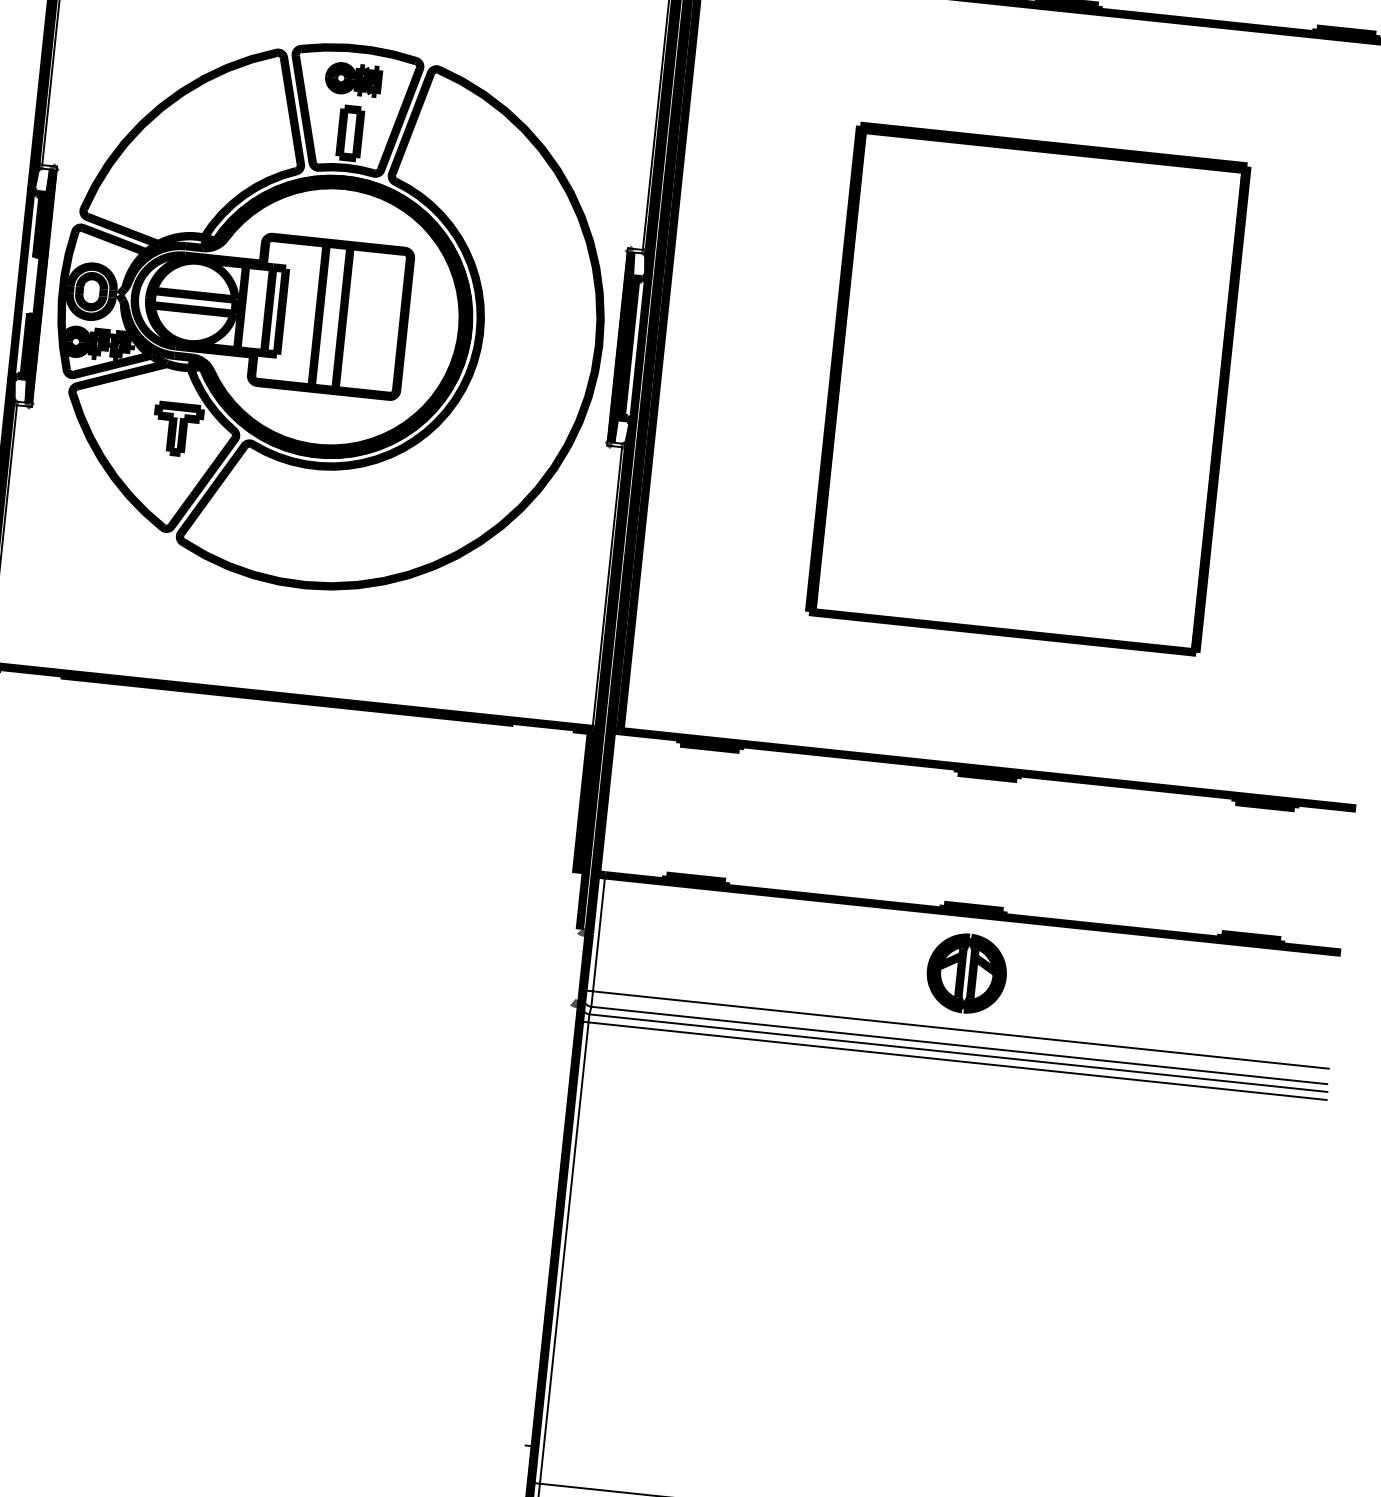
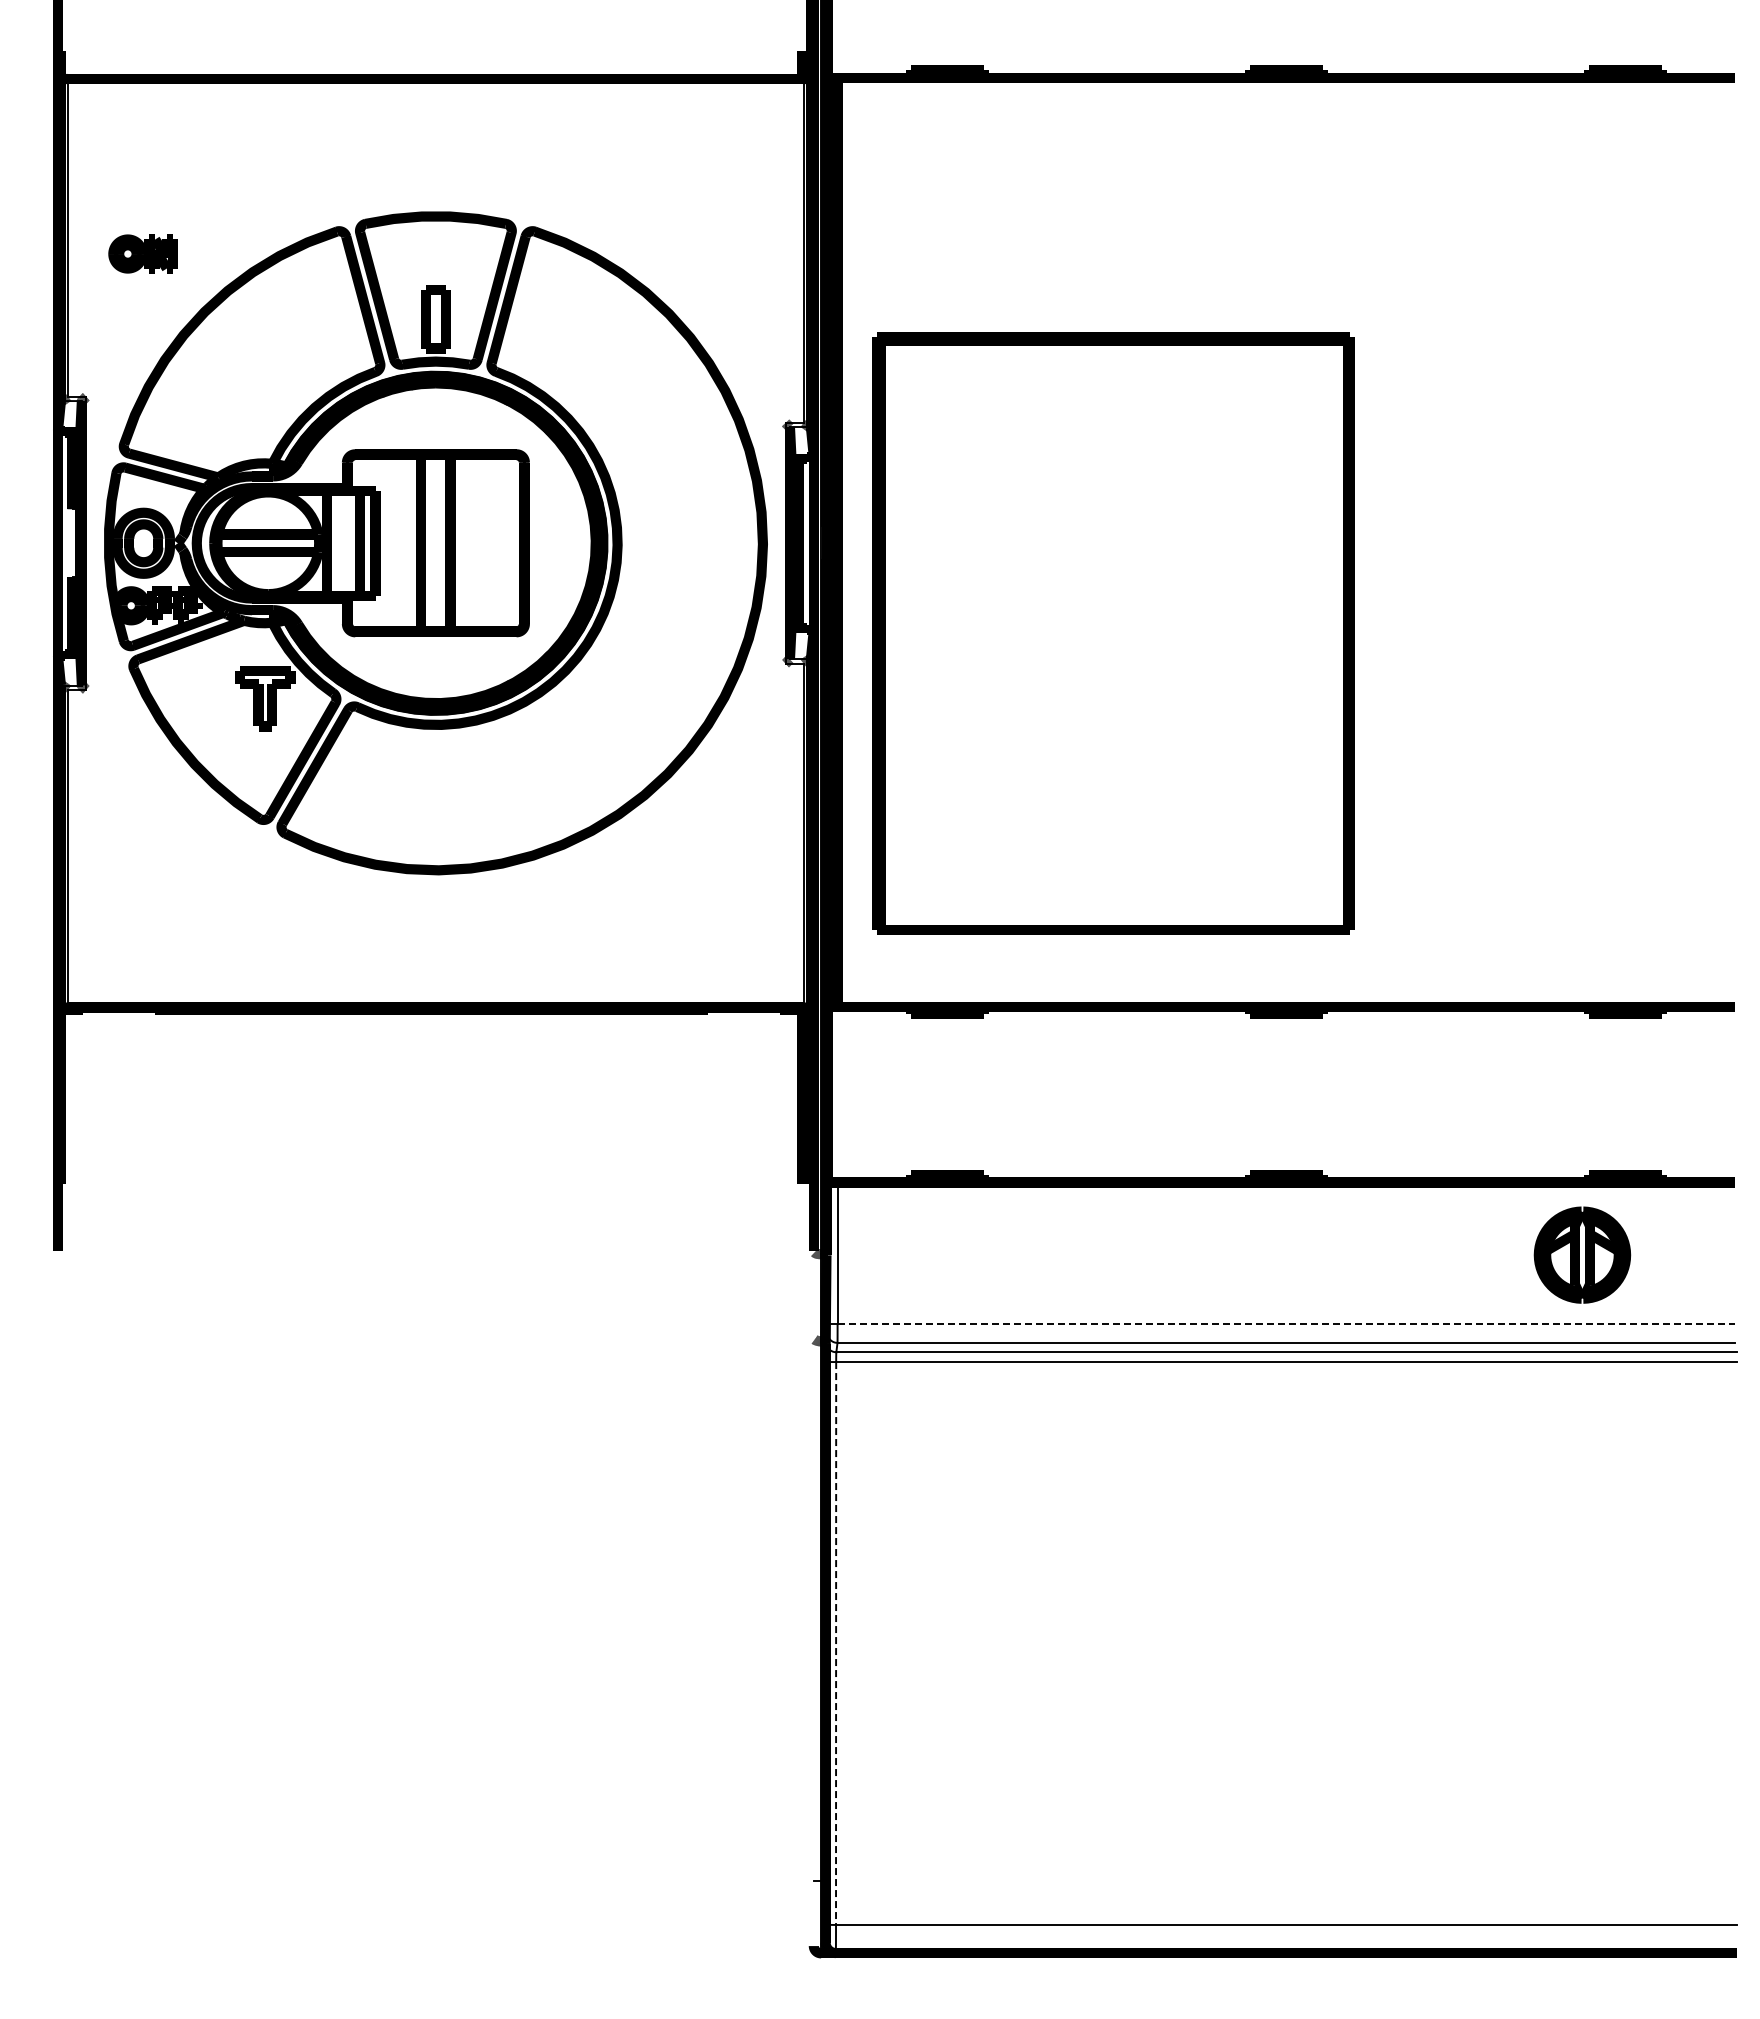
part: (353, 79) -> (142, 253), moved
part: (1028, 389) -> (1113, 633), moved
part: (966, 973) -> (1582, 1254), moved
line: (960, 1030) -> (1286, 1324), solid -> dashed
line: (564, 1253) -> (836, 1644), solid -> dashed

